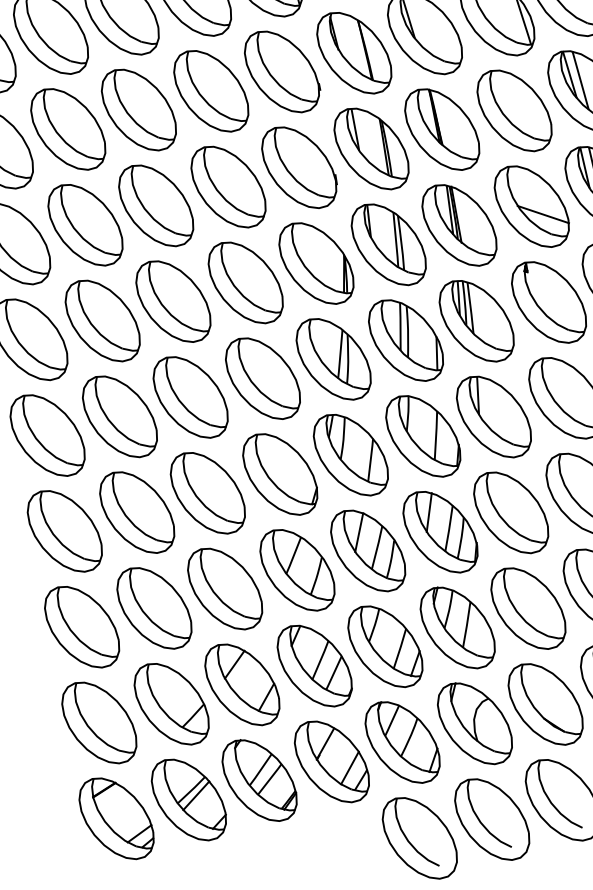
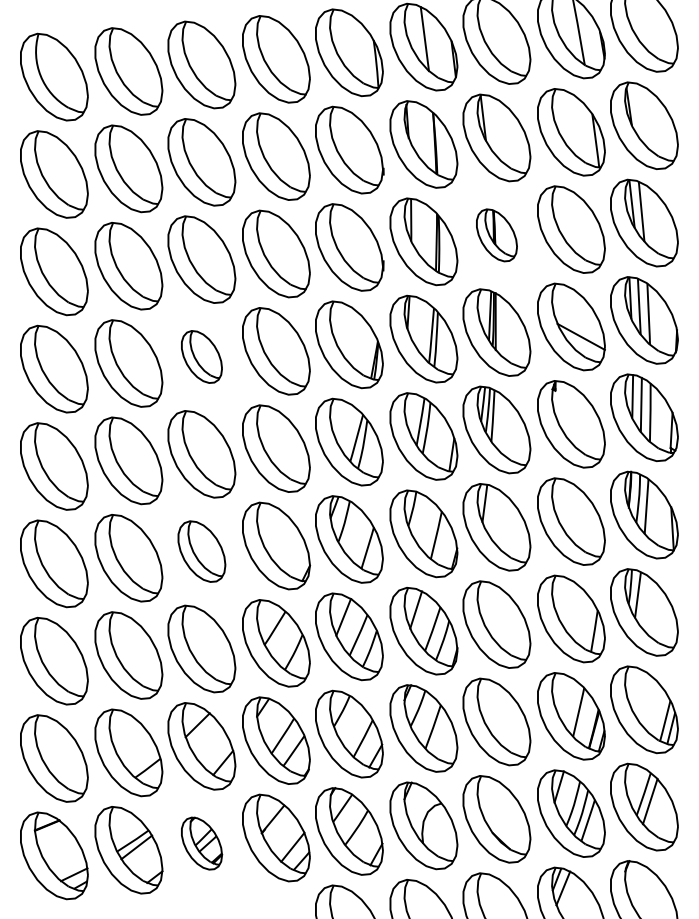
part: (442, 129) -> (496, 235), size x0.6
part: (173, 301) -> (201, 356), size x0.6
part: (207, 493) -> (201, 551), size x0.7
part: (259, 780) -> (201, 843), size x0.6

